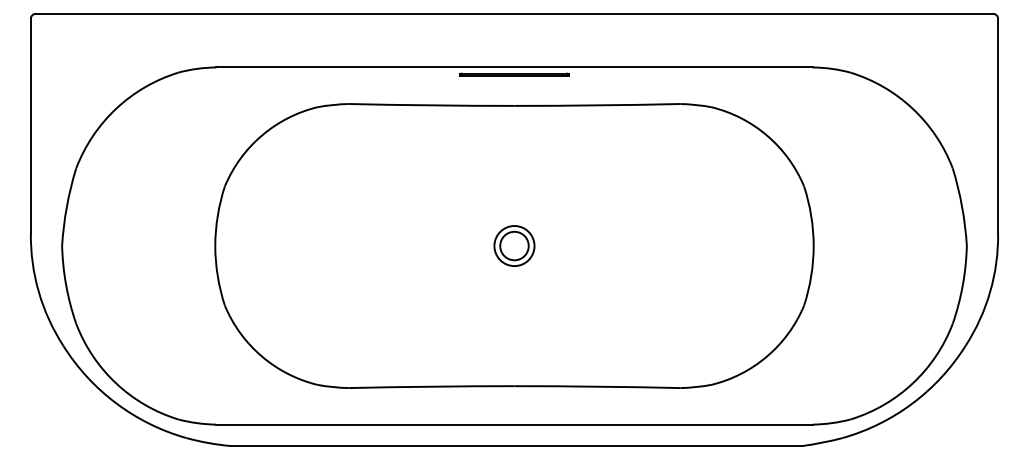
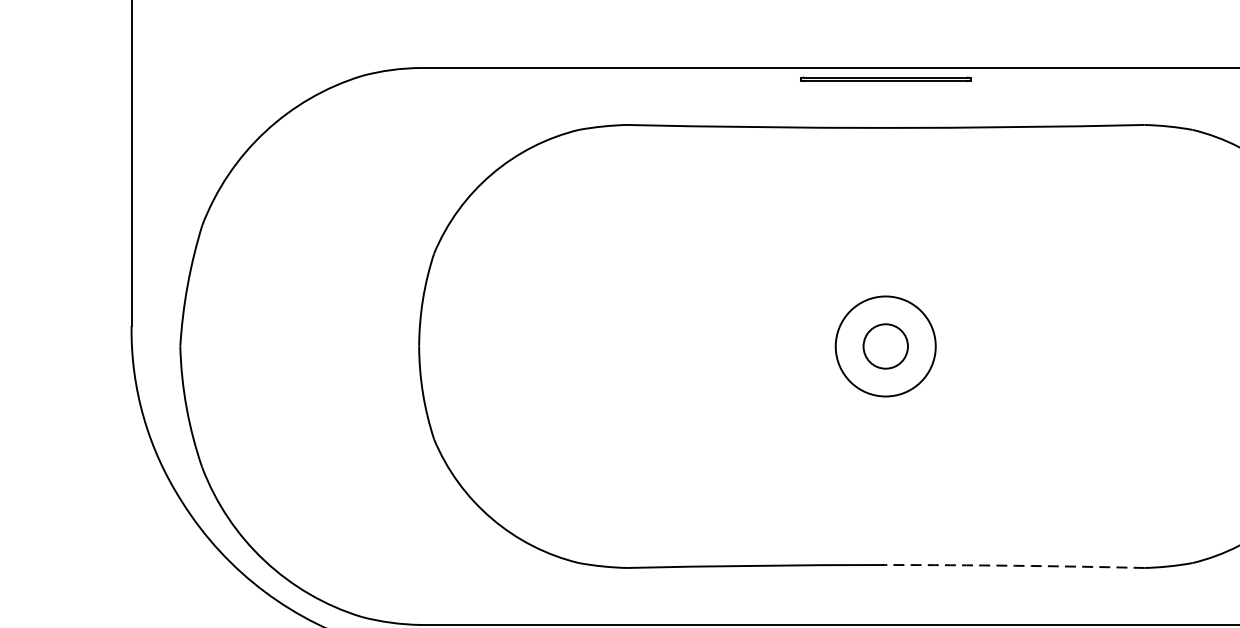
circle: (514, 246) -> (885, 347), size x1.6
arc: (597, 386) -> (1015, 565), solid -> dashed

